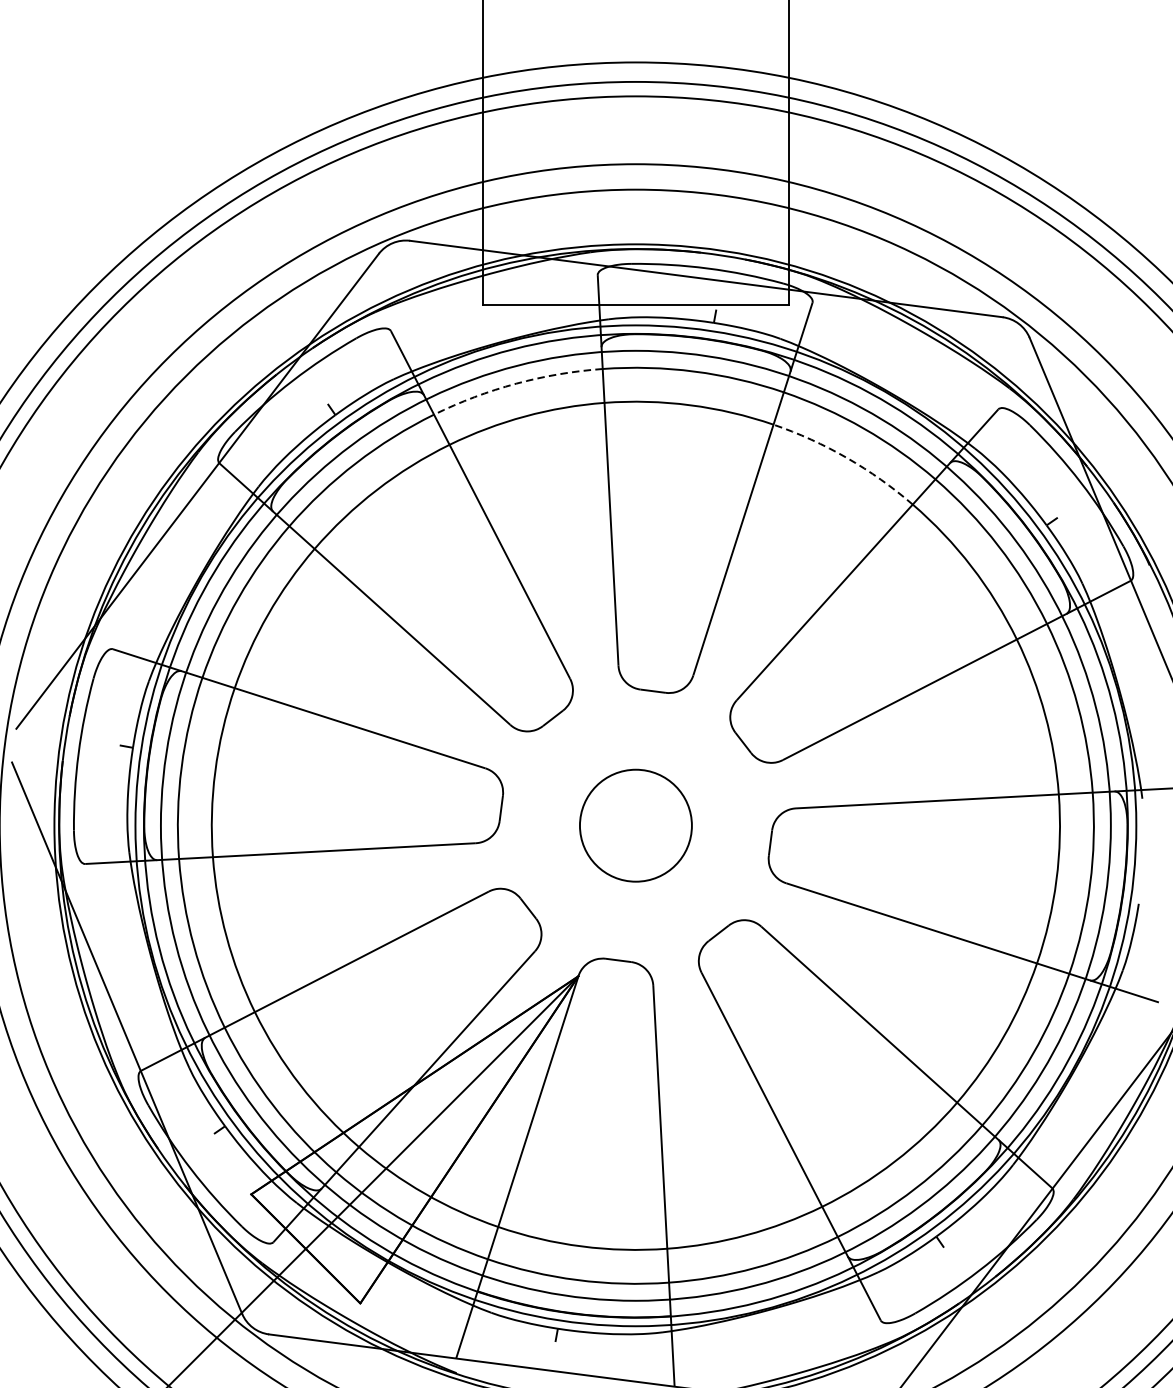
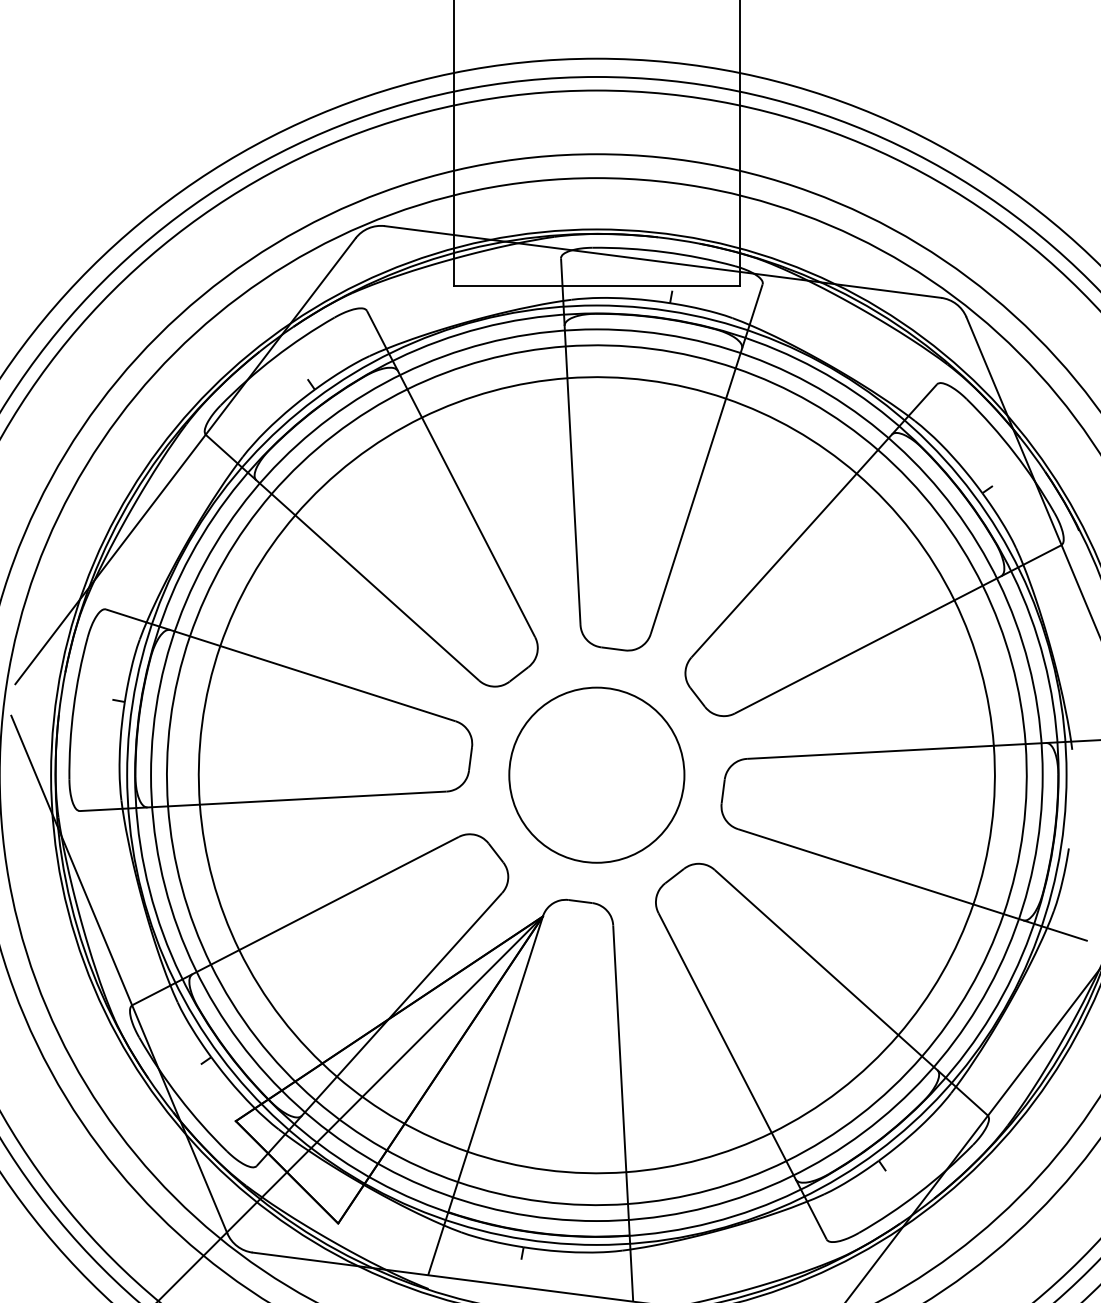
arc: (516, 383) -> (484, 360), dashed -> solid
arc: (846, 457) -> (794, 429), dashed -> solid
circle: (635, 825) -> (596, 774), size x1.67

